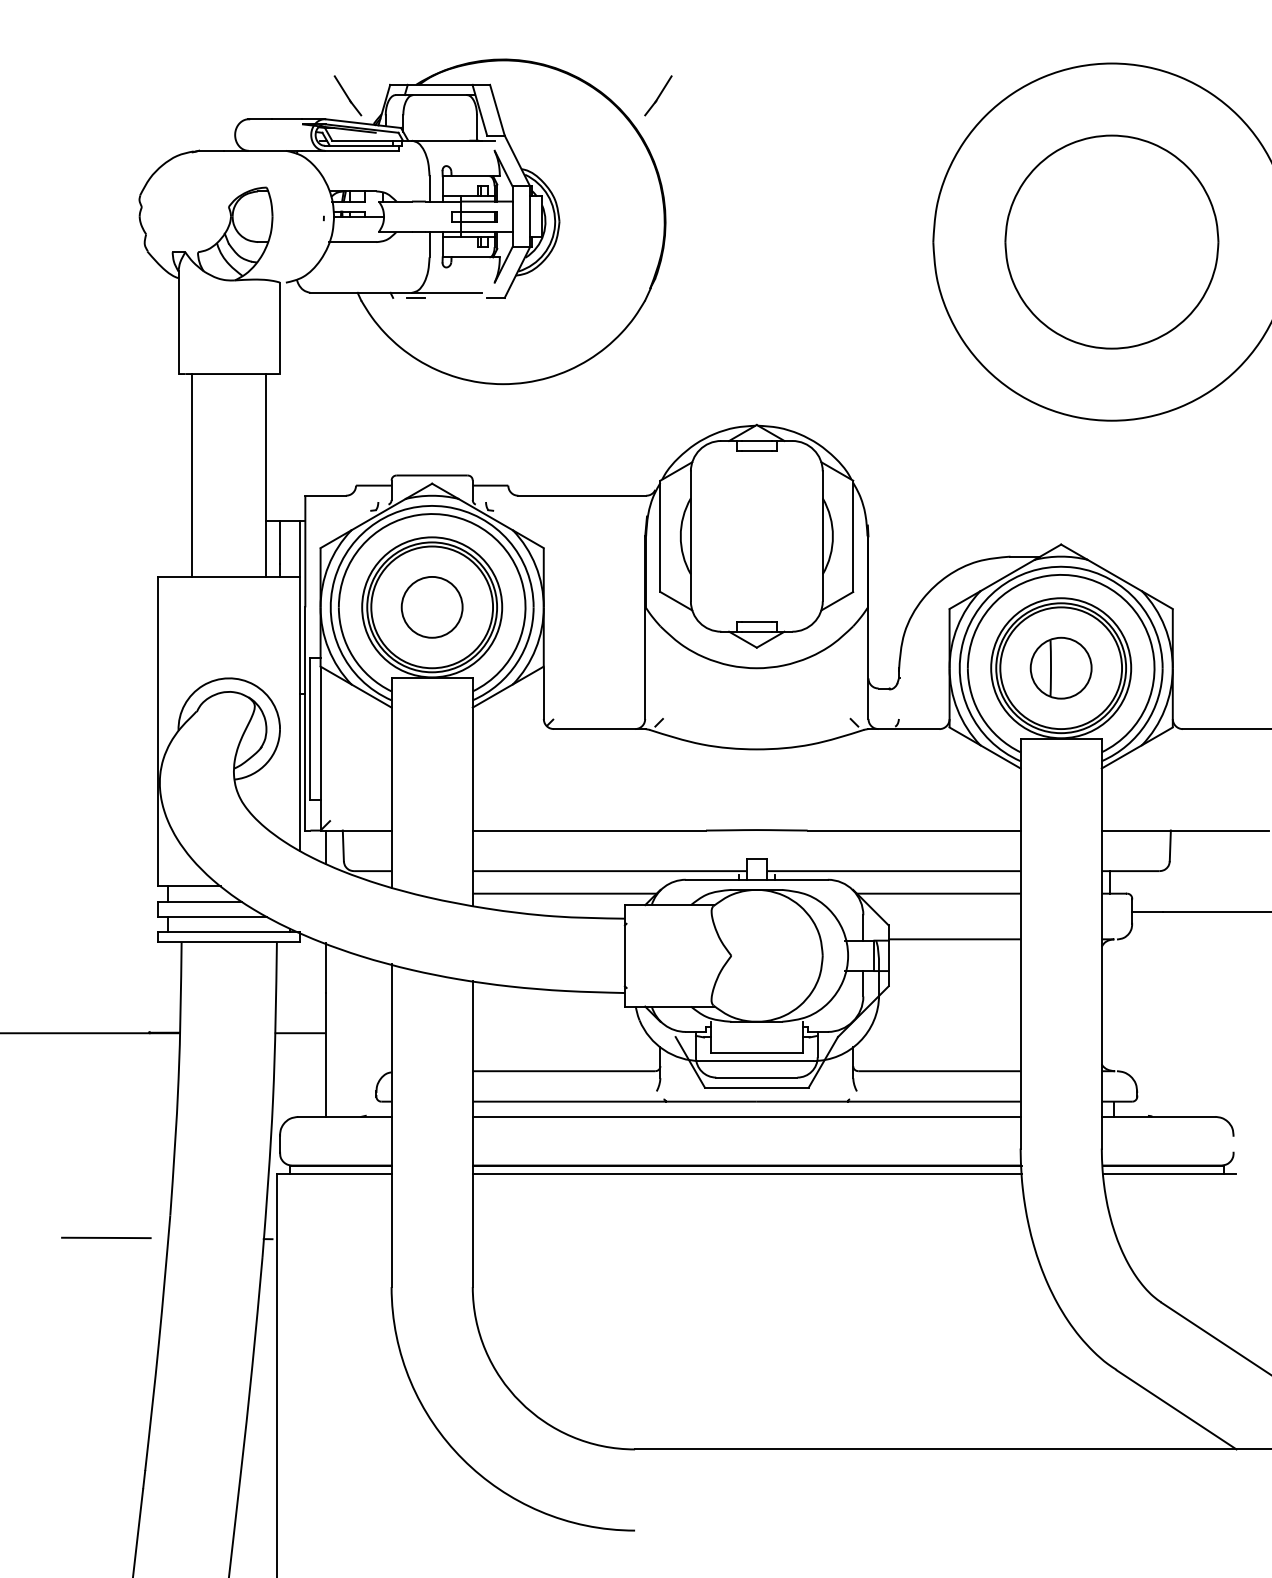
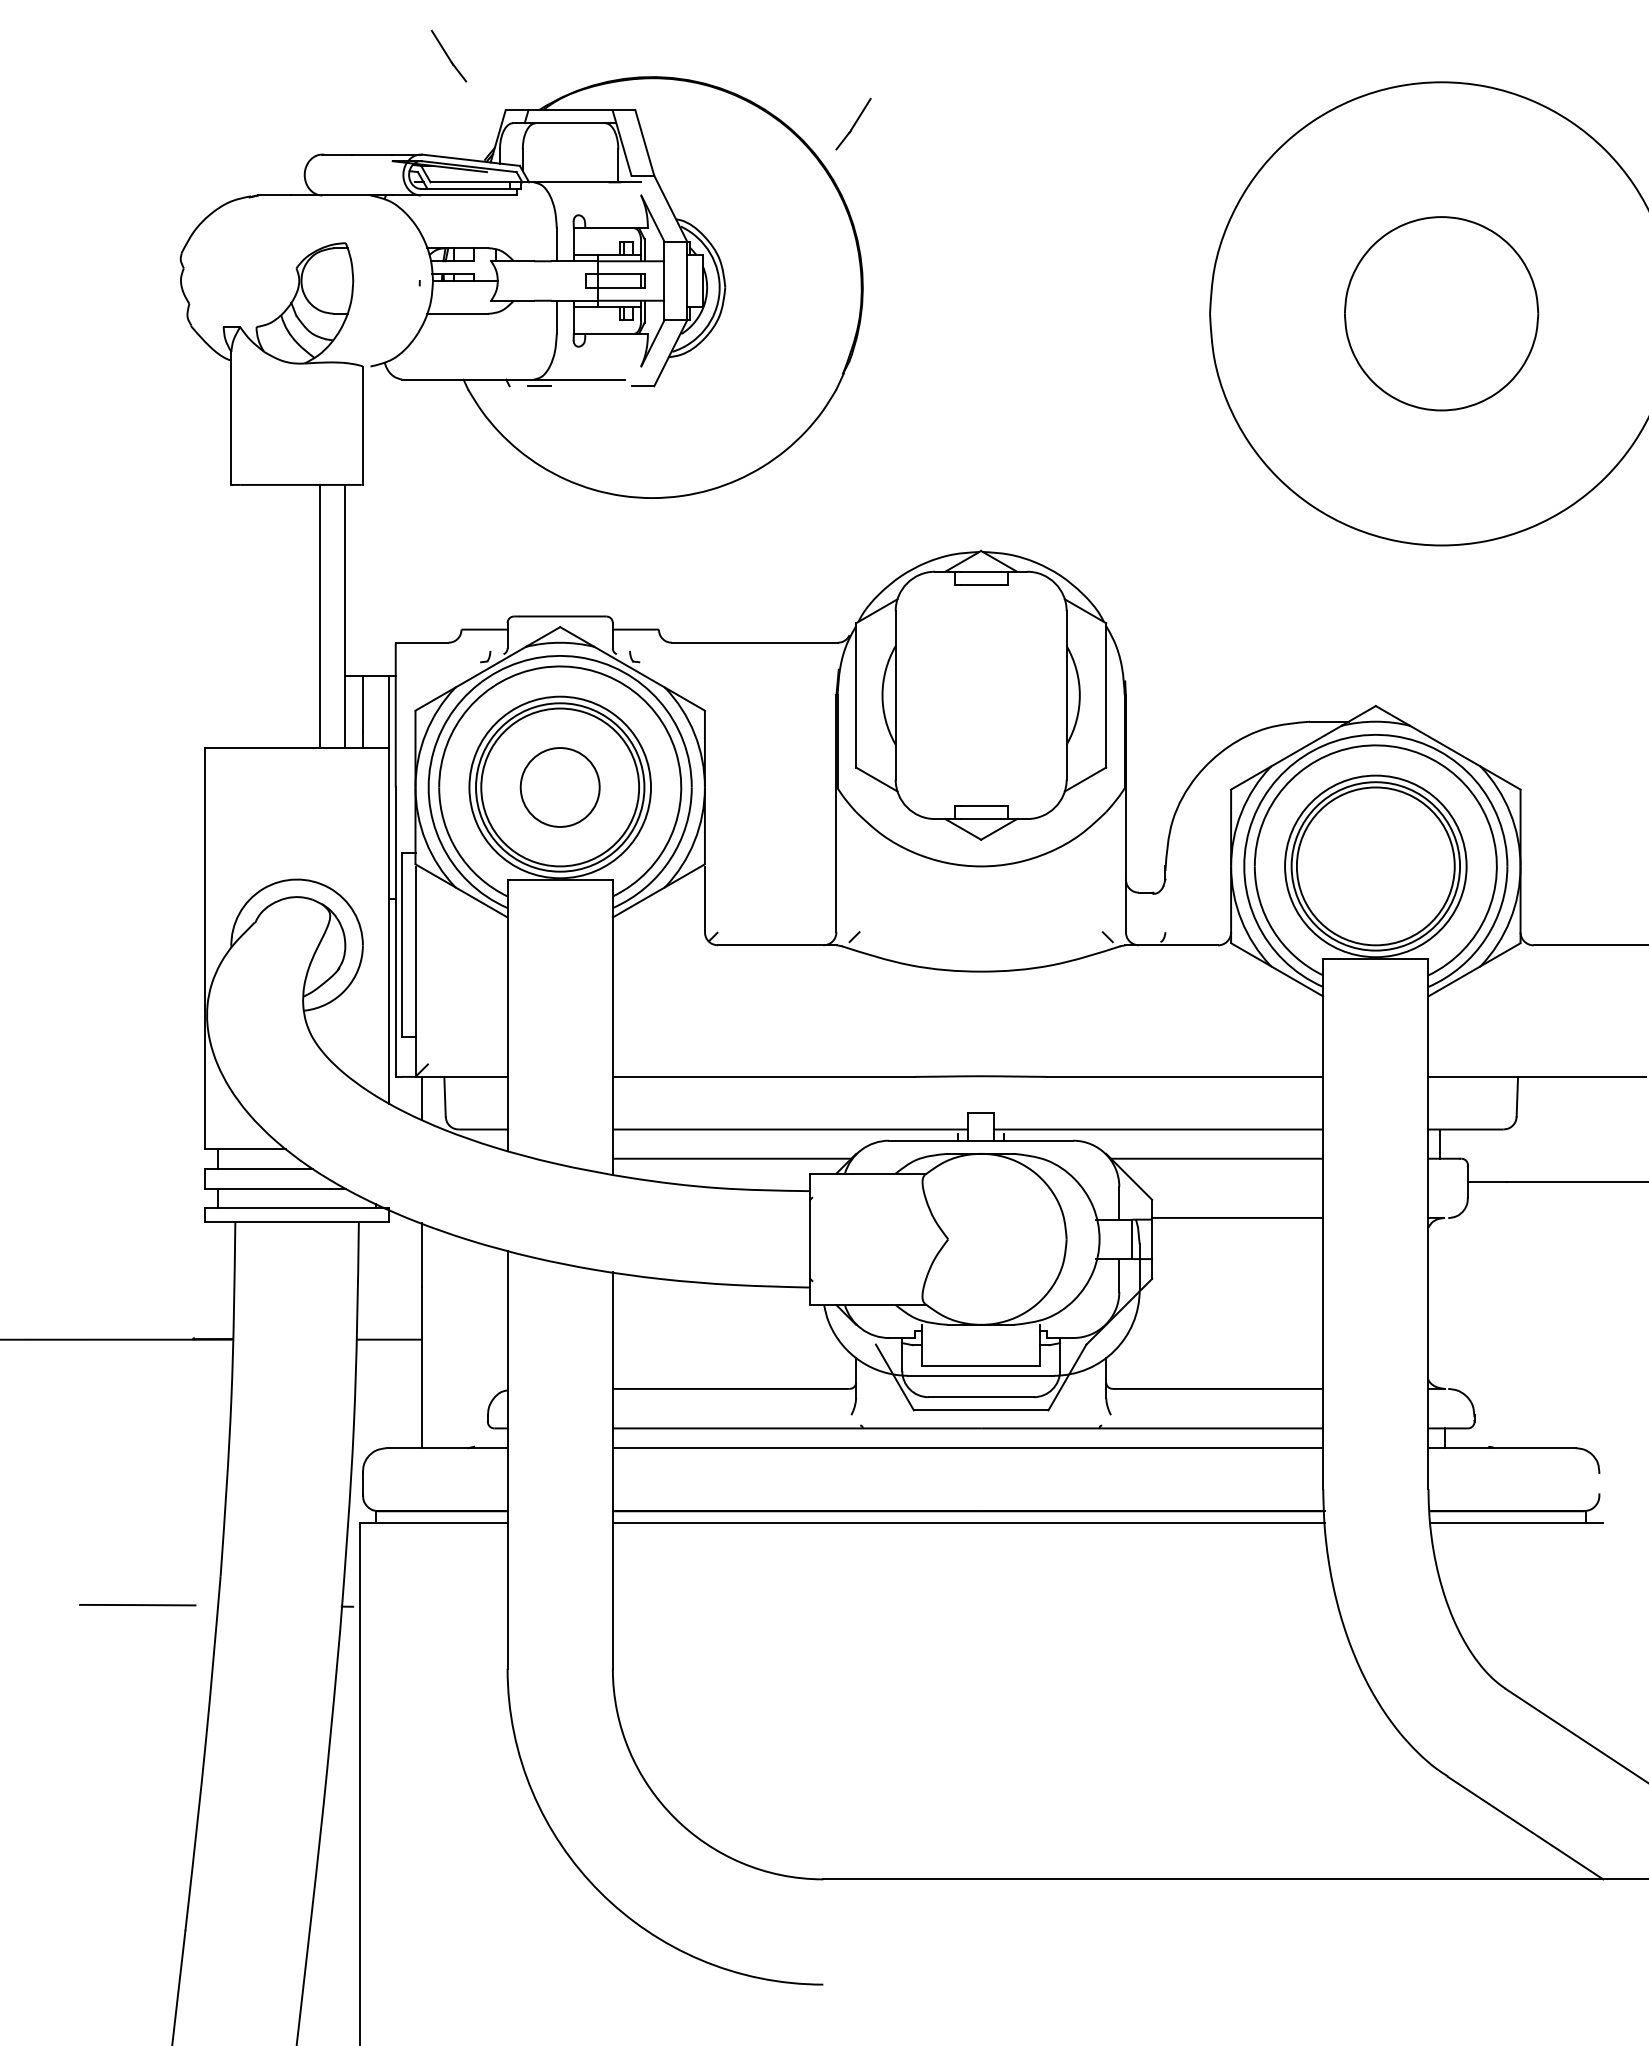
part: (347, 95) -> (448, 55), moved
part: (1111, 241) -> (1441, 313), size x0.7
line: (192, 475) -> (320, 616), moved
part: (1060, 668) -> (1375, 866), removed

